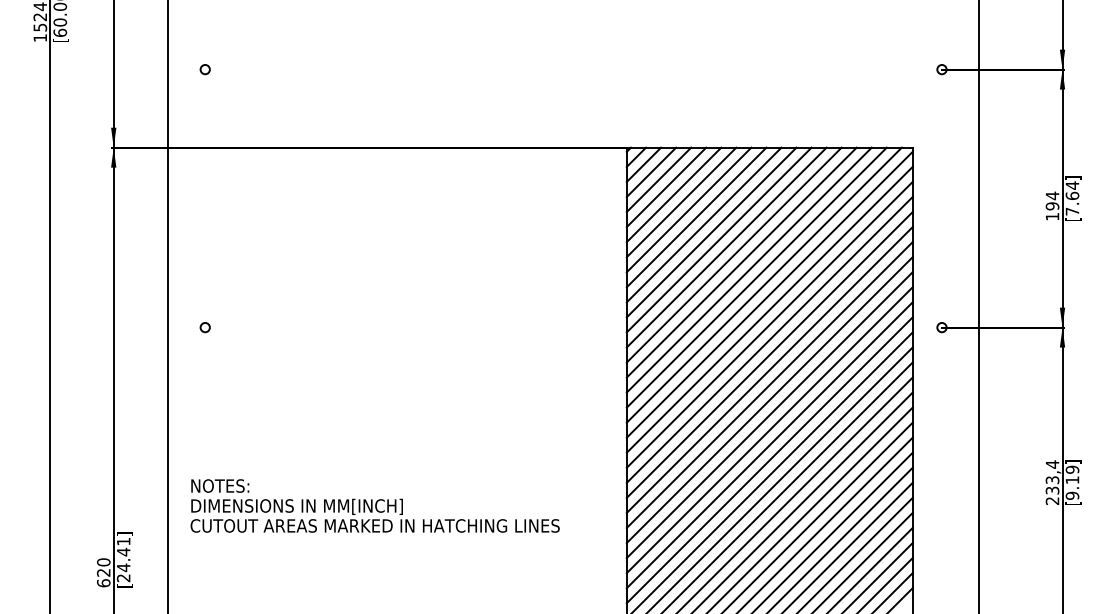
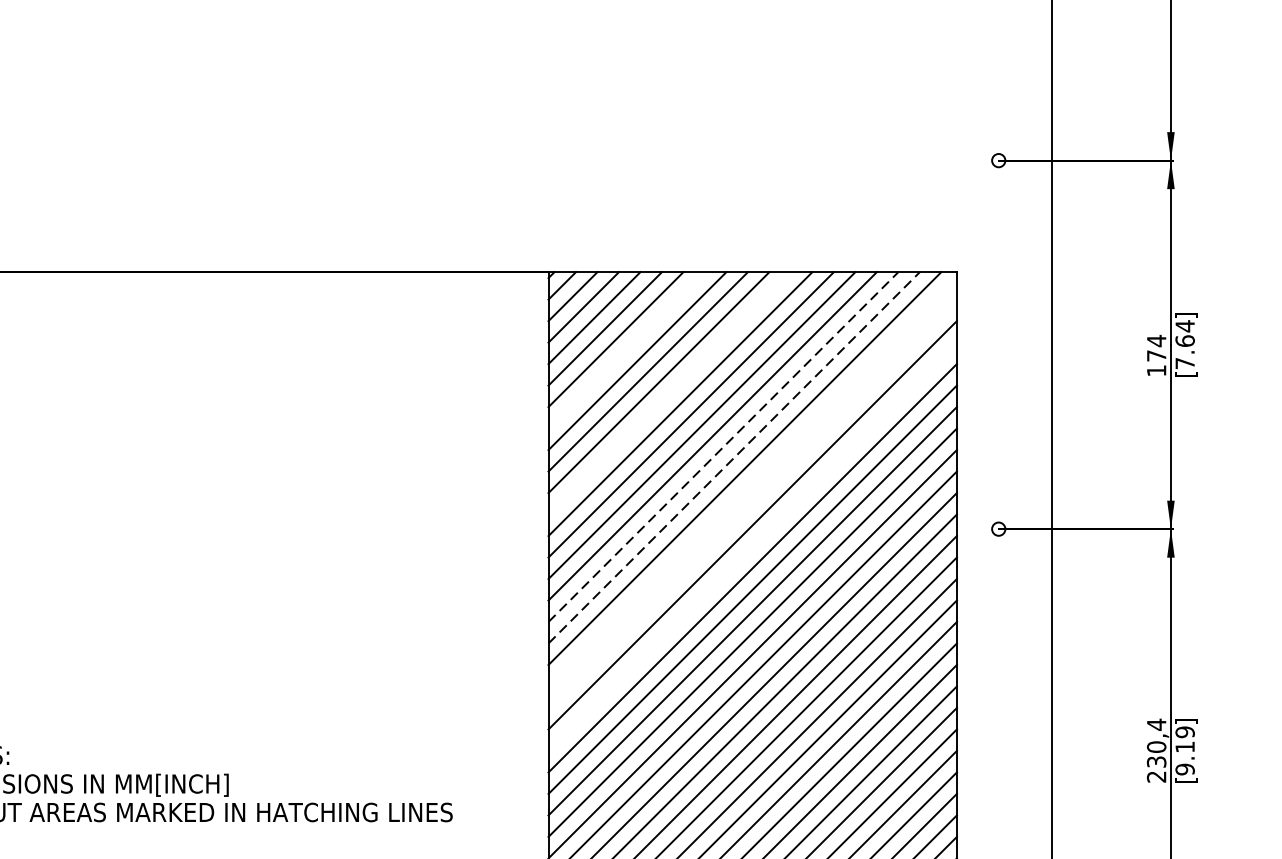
line: (681, 202) -> (626, 350), removed
text: (1052, 206) -> (1156, 356), 194 -> 174
line: (711, 232) -> (669, 393), removed
line: (749, 269) -> (723, 446), solid -> dashed
line: (756, 277) -> (733, 457), solid -> dashed
line: (769, 294) -> (752, 481), removed
line: (769, 309) -> (752, 503), removed
line: (769, 339) -> (752, 546), removed
text: (1052, 480) -> (1156, 747), 233,4 -> 230,4

